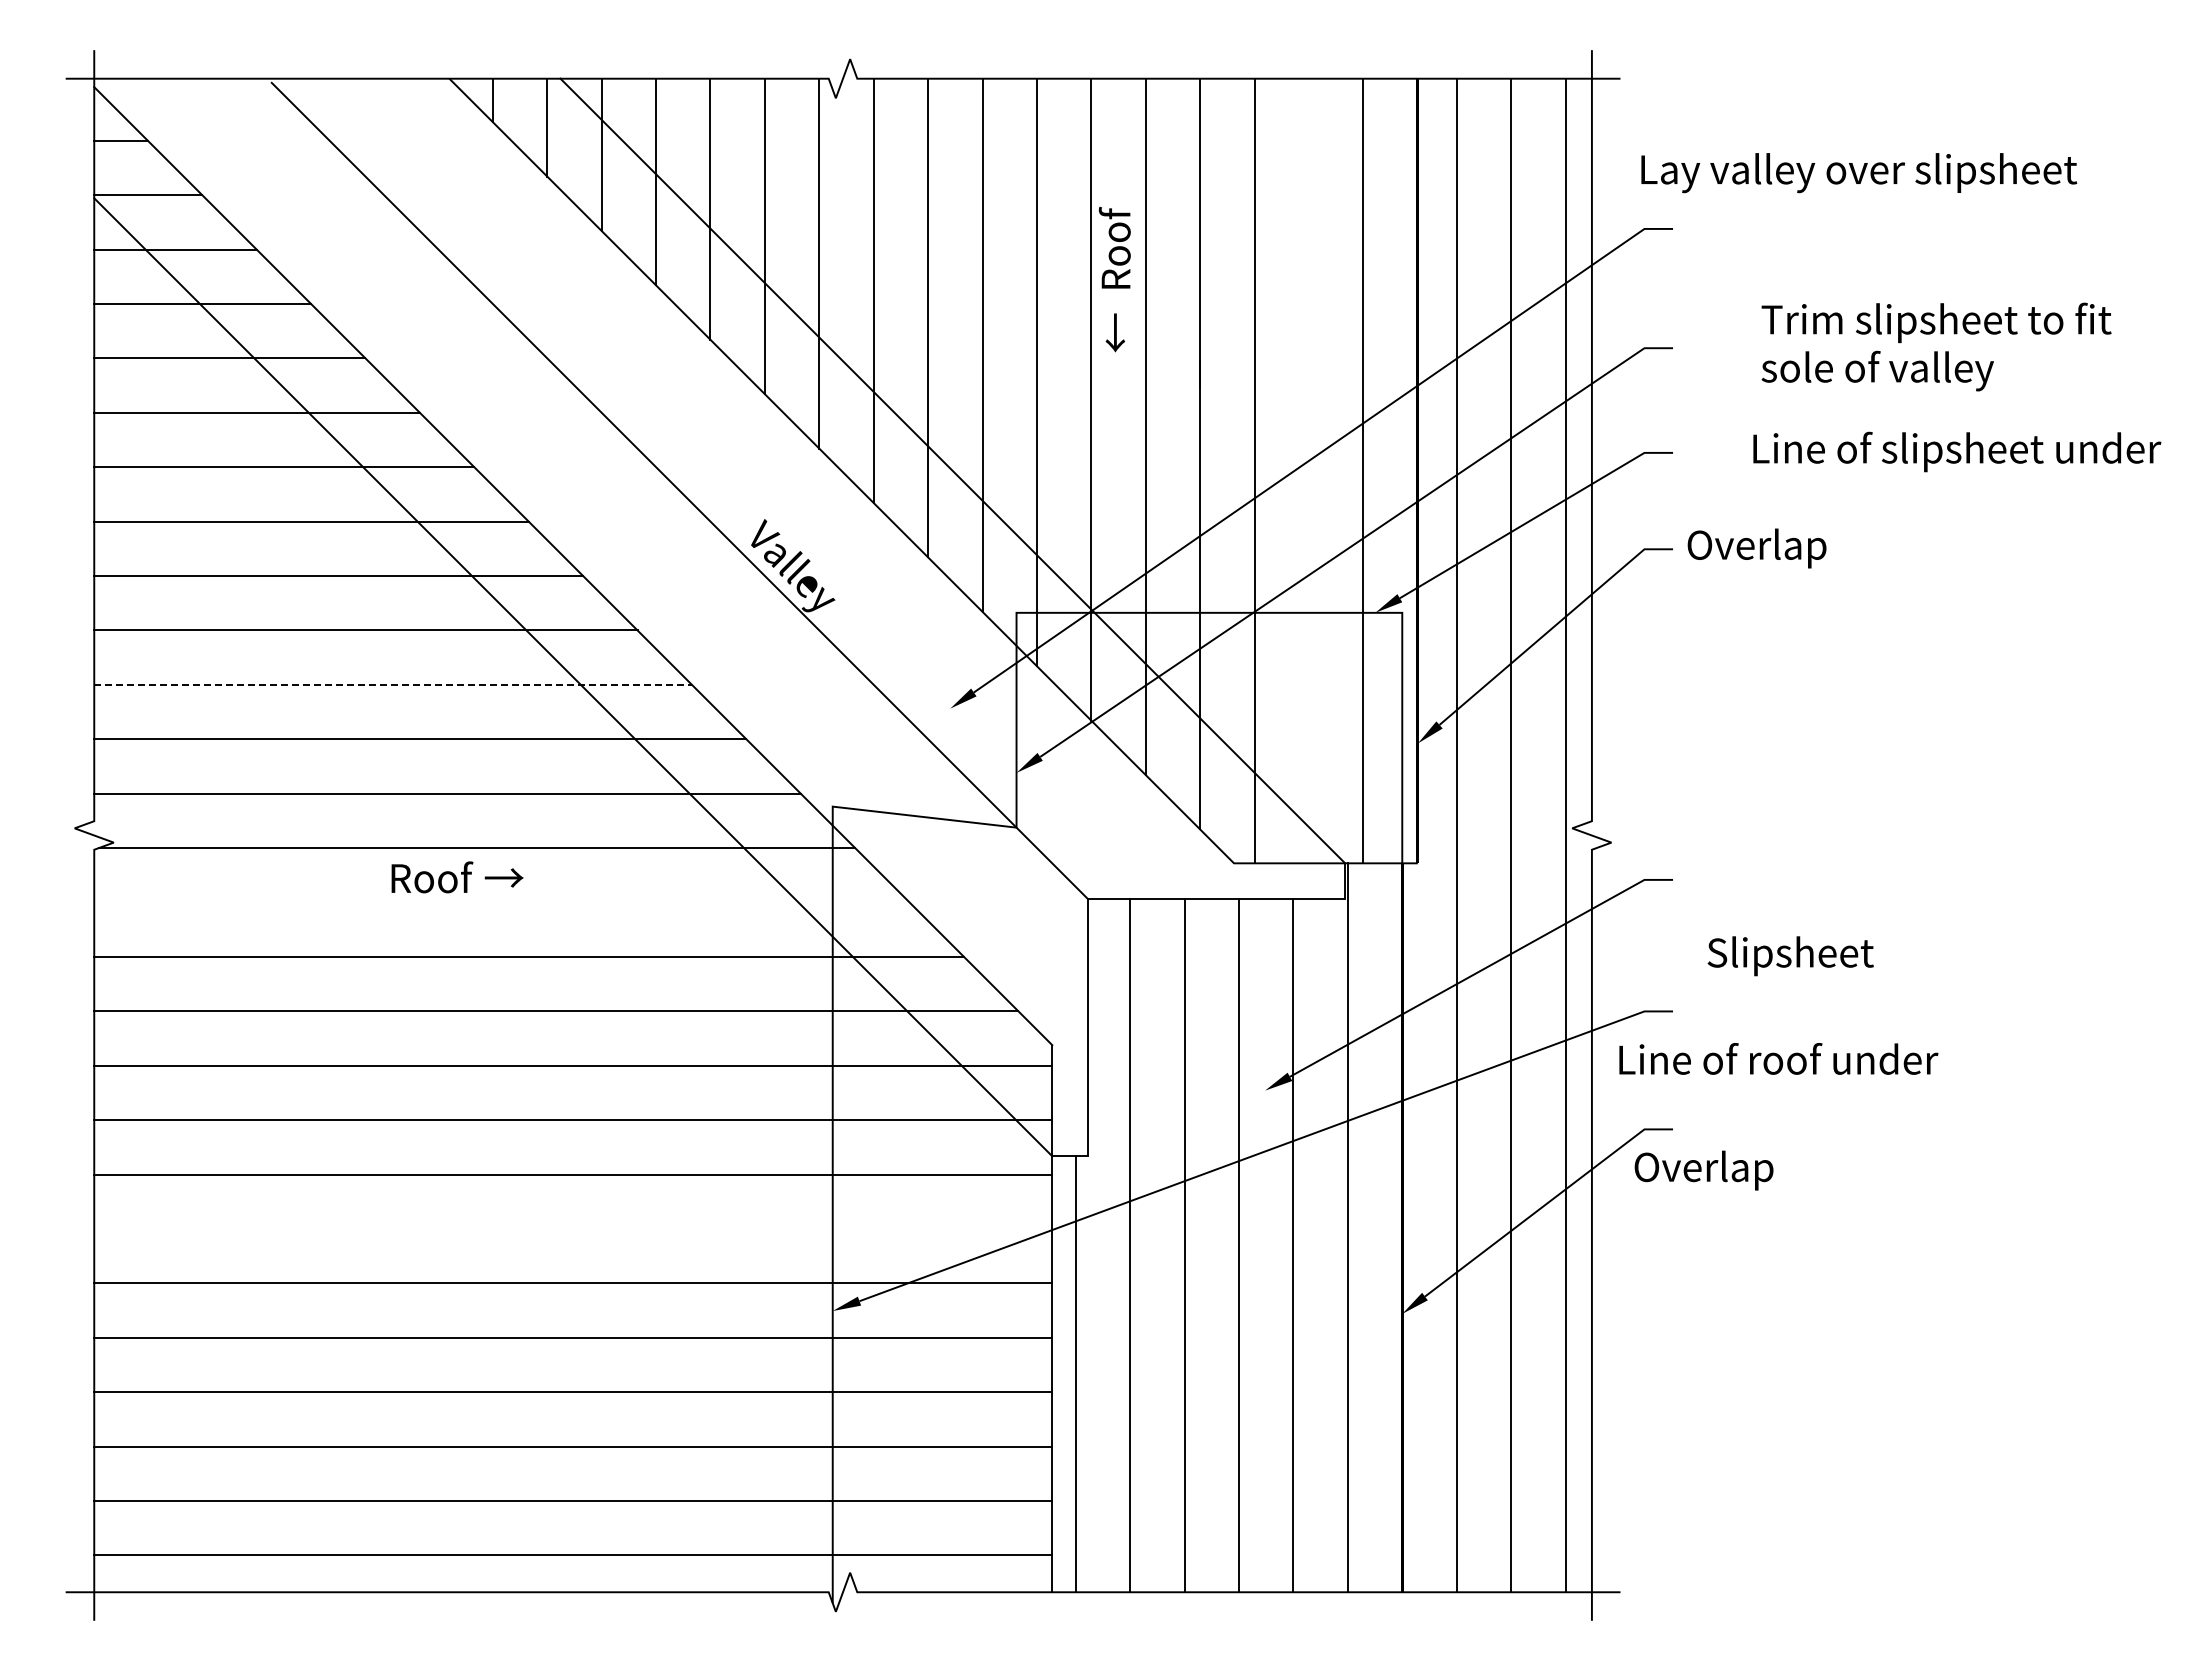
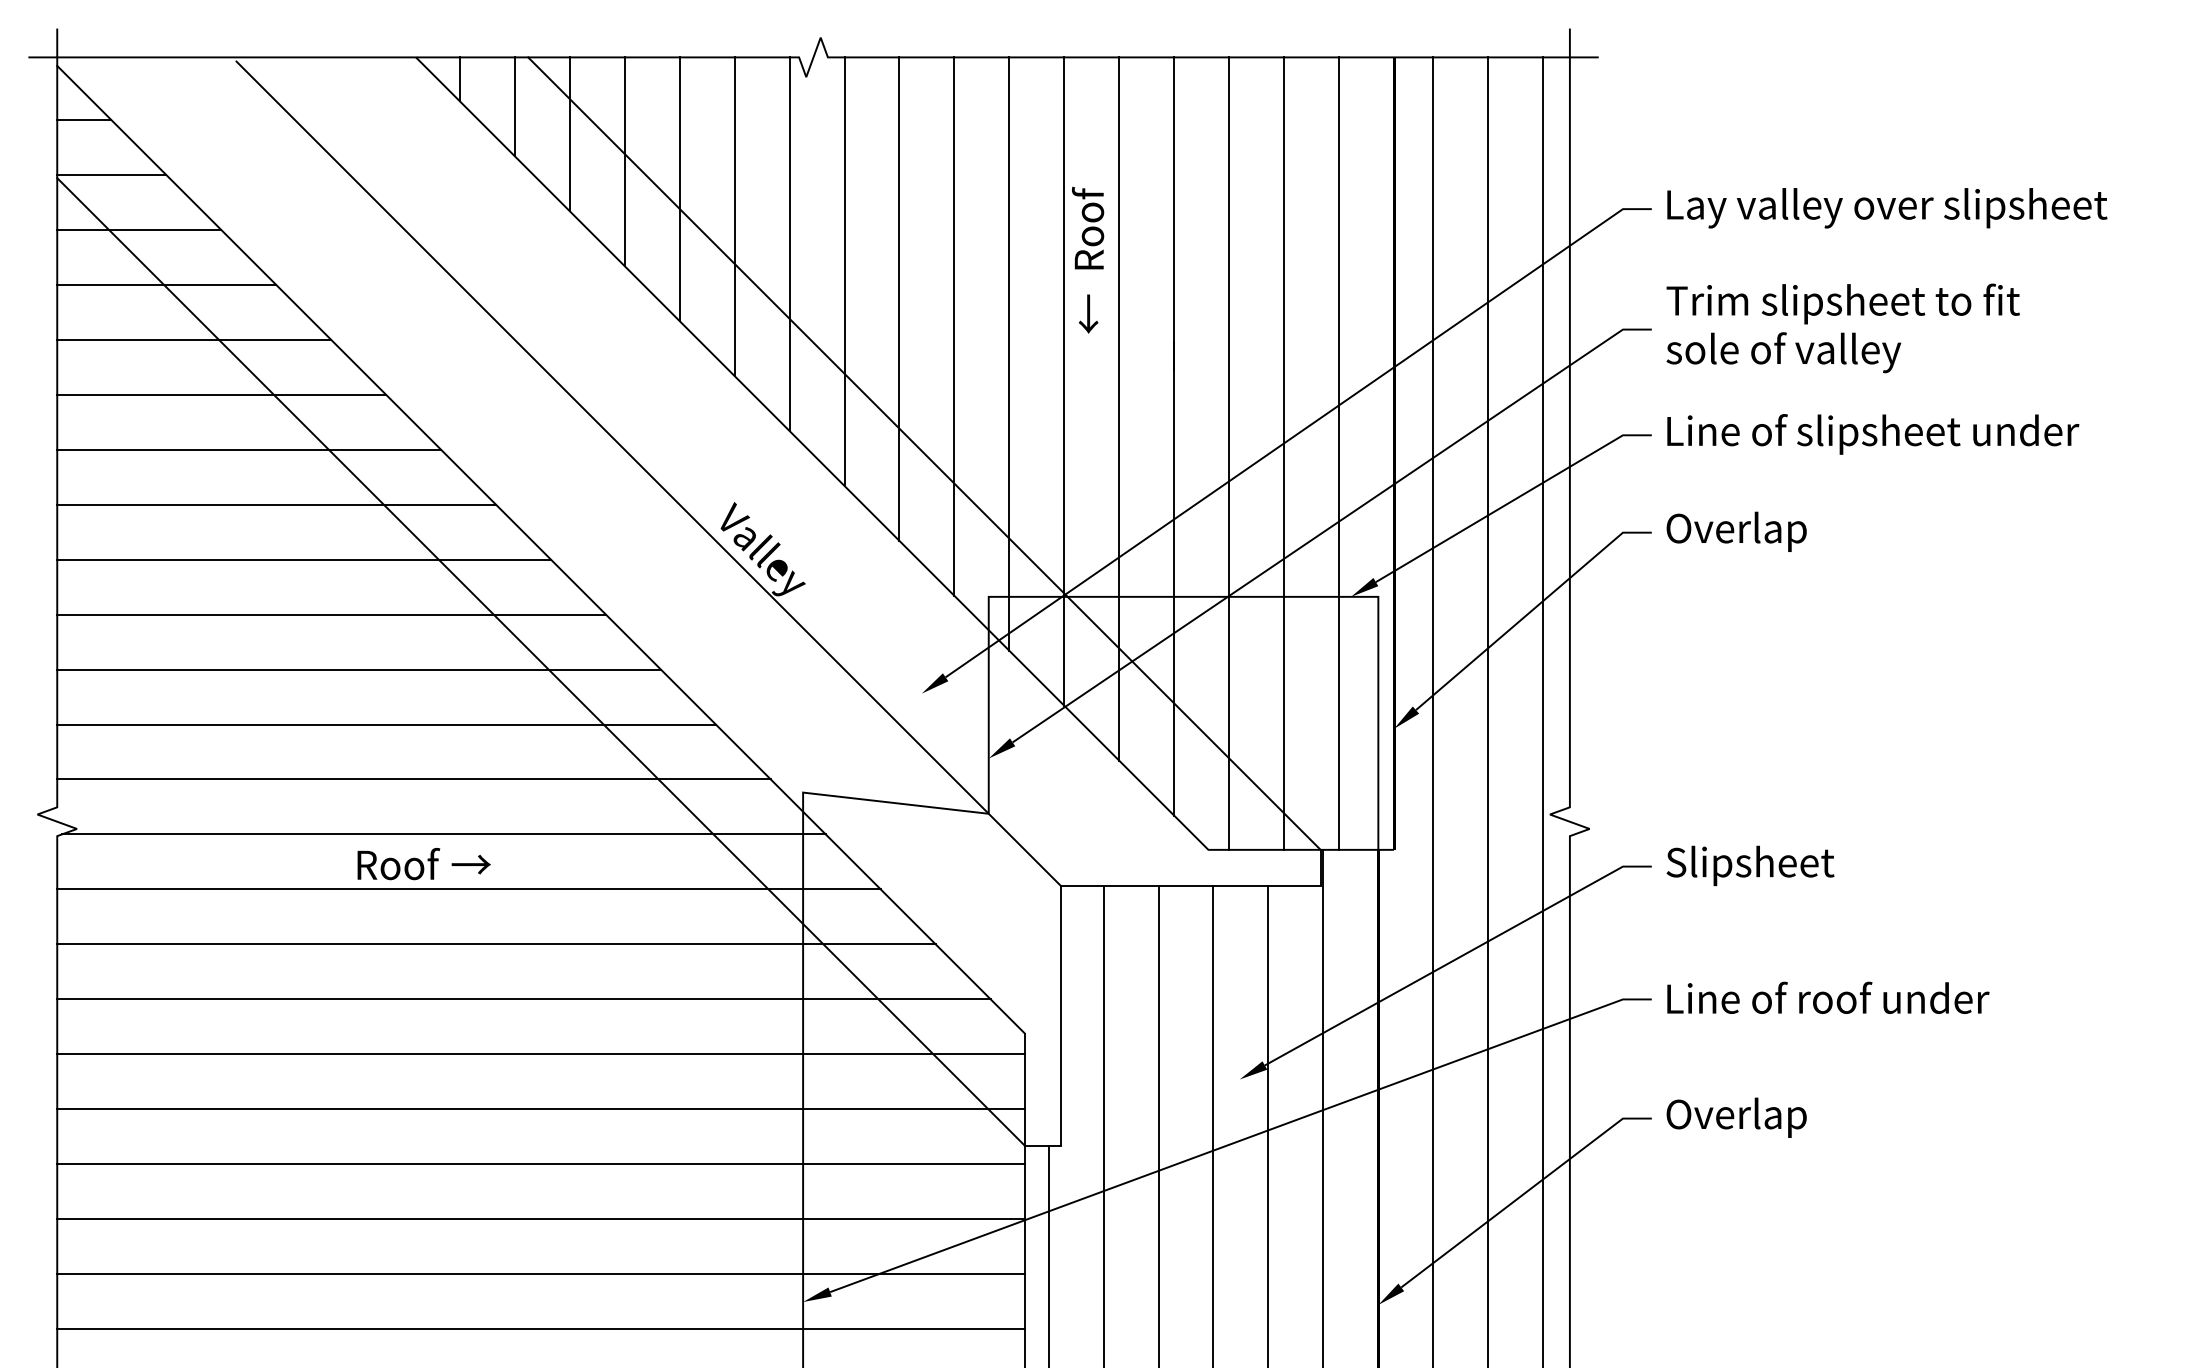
text: (1859, 173) -> (1887, 208), moved
text: (1936, 346) -> (1843, 327), moved
text: (1957, 451) -> (1873, 433), moved
line: (1309, 470) -> (1284, 453), added
line: (393, 684) -> (359, 669), dashed -> solid
line: (501, 902) -> (468, 889), added
text: (1790, 956) -> (1750, 866), moved
text: (1778, 1058) -> (1828, 997), moved
text: (1703, 1170) -> (1736, 1117), moved
line: (573, 1228) -> (541, 1218), added

